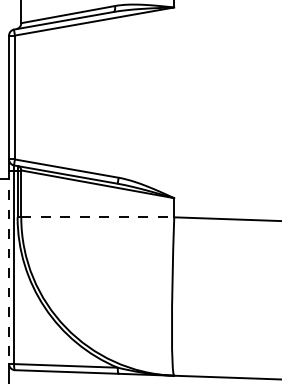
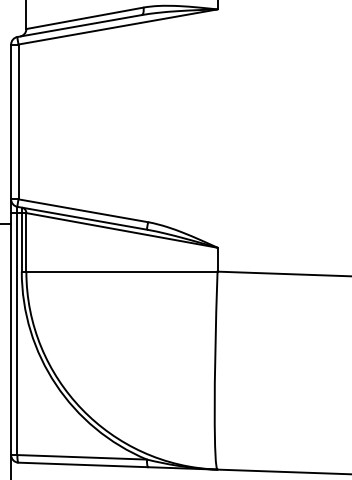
line: (98, 217) -> (122, 271), dashed -> solid
line: (9, 267) -> (11, 334), dashed -> solid

